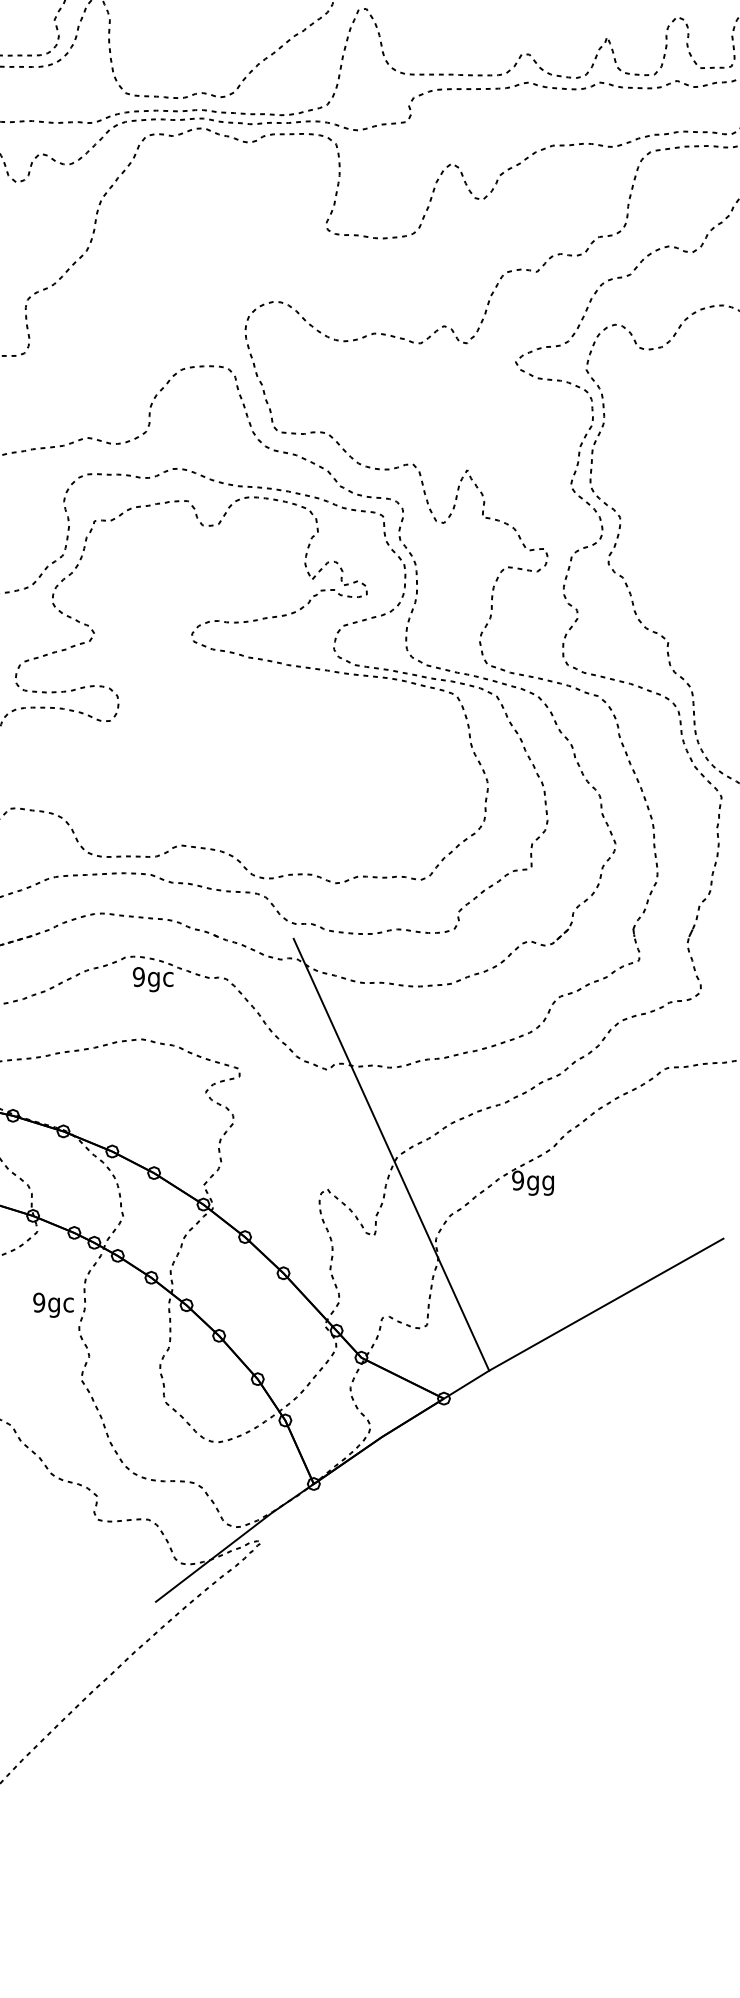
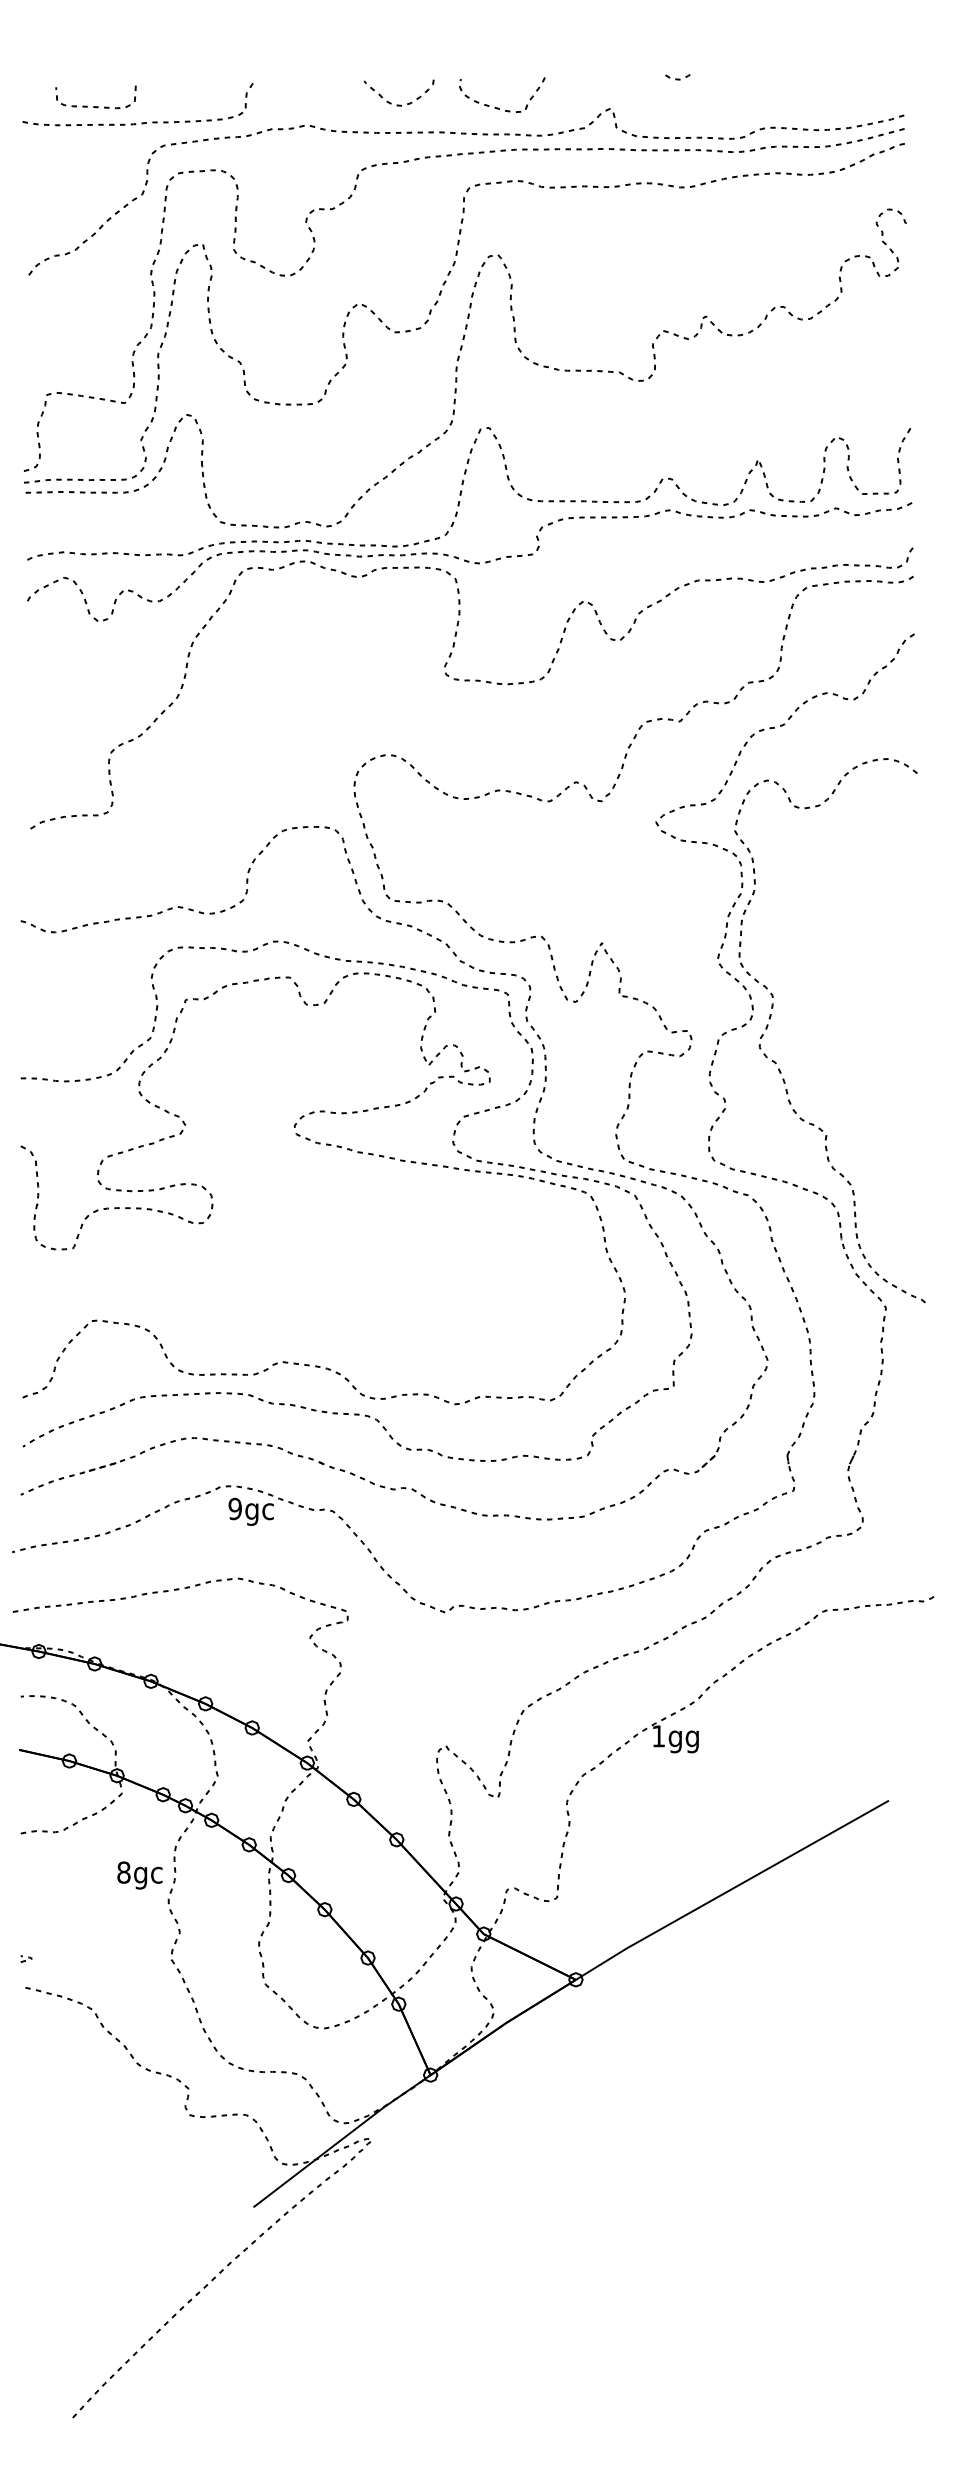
line: (391, 1154) -> (517, 1707), removed
text: (517, 1180) -> (658, 1736), 9gg -> 1gg
text: (38, 1302) -> (123, 1872), 9gc -> 8gc

